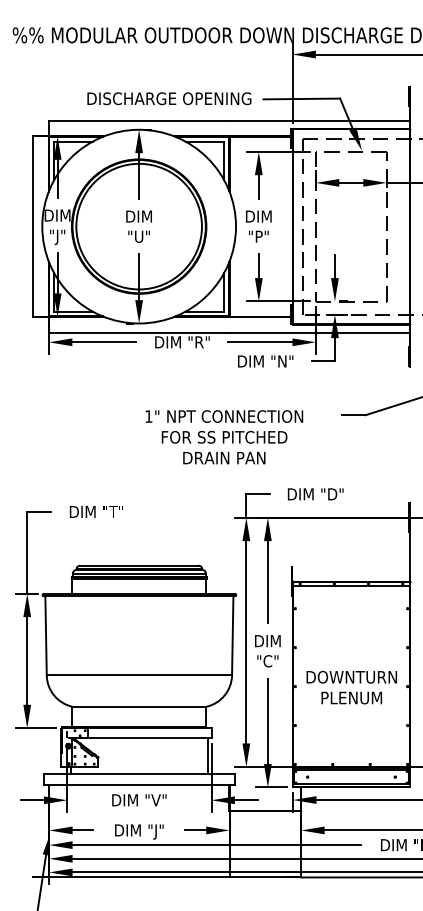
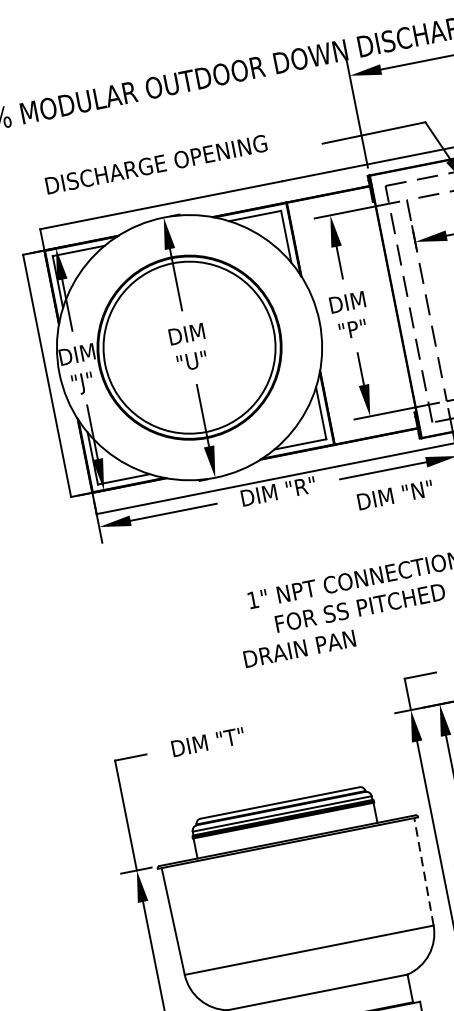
text: (169, 98) -> (156, 164), moved
text: (224, 458) -> (300, 649), moved
line: (232, 635) -> (423, 871), solid -> dashed

